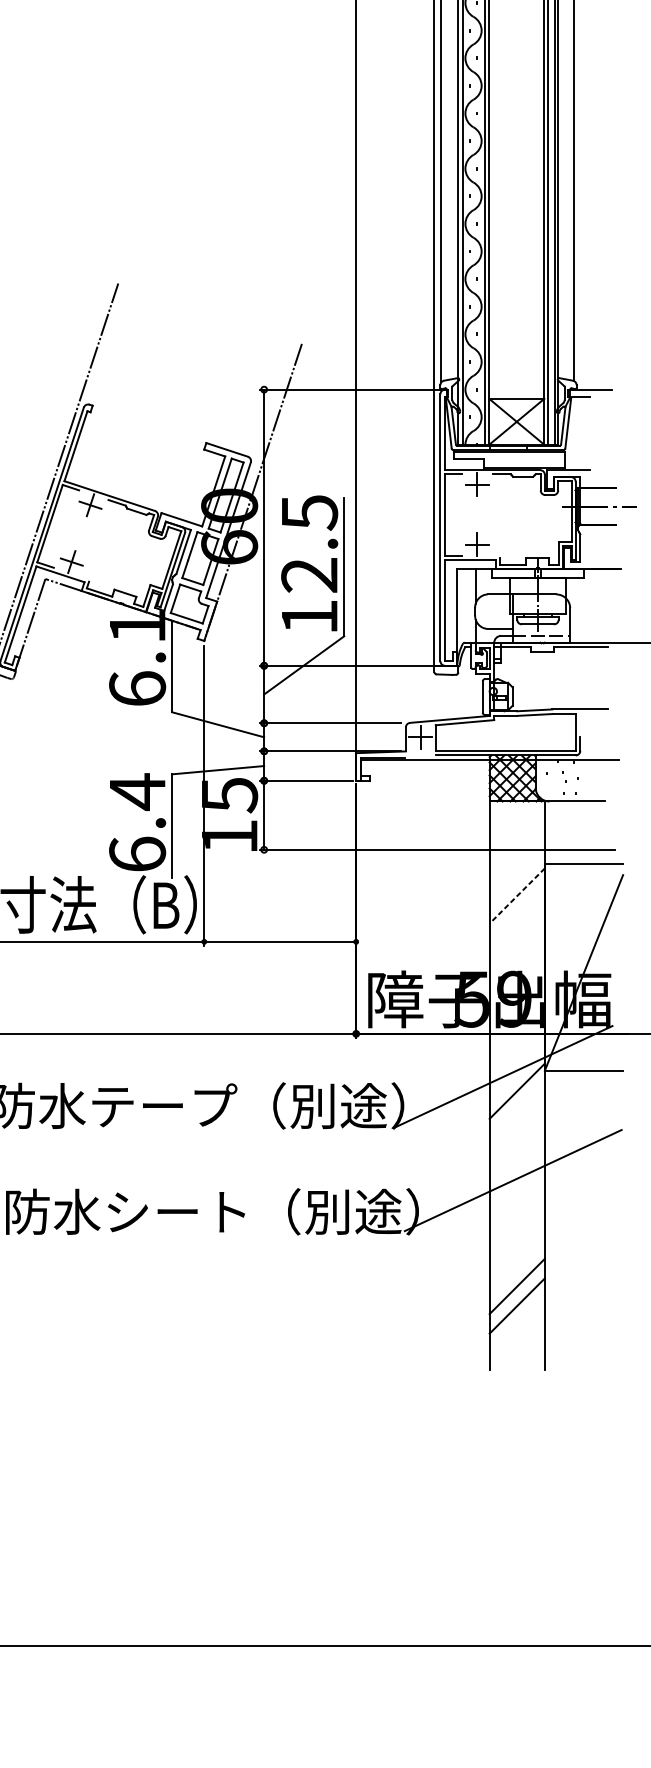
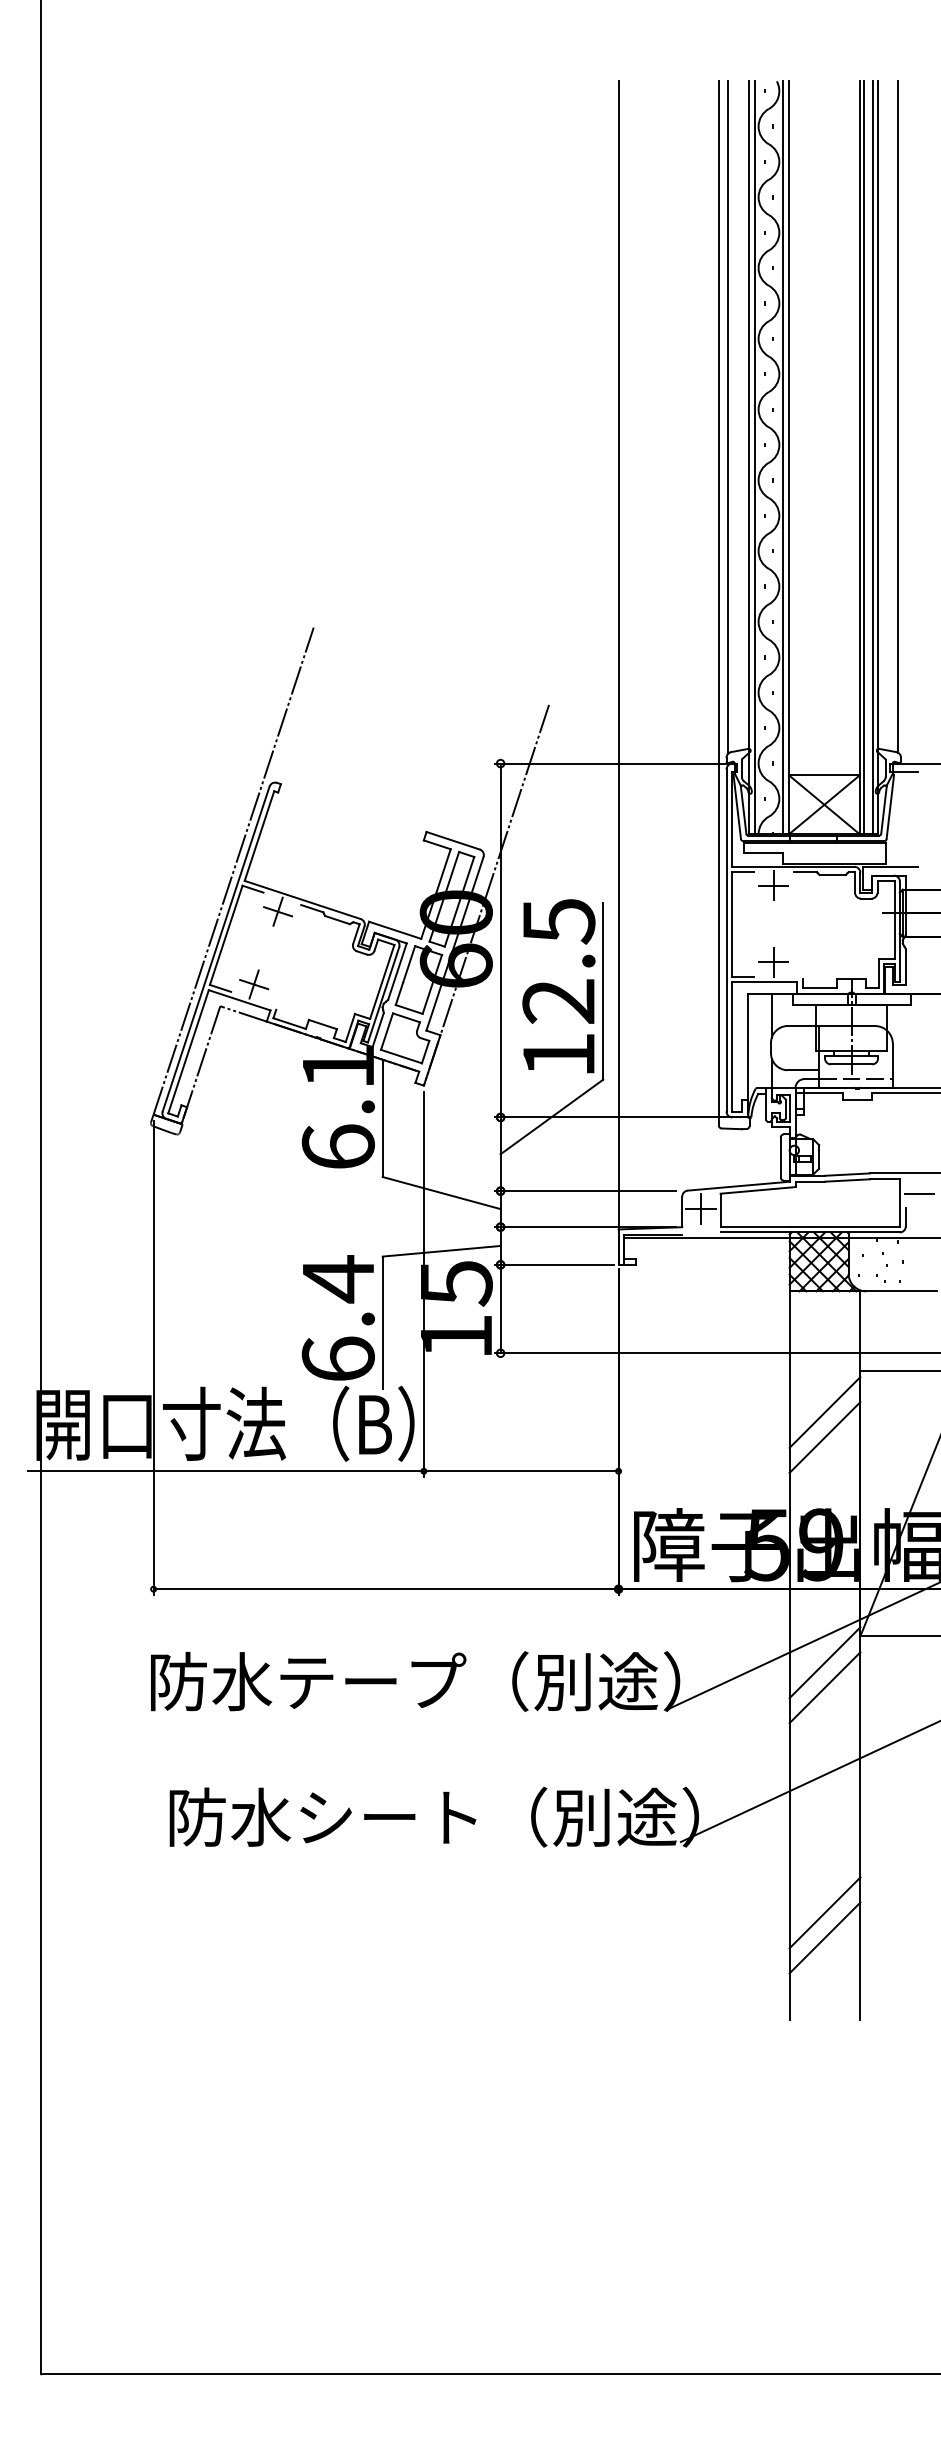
line: (590, 725) -> (919, 1194), added
line: (516, 896) -> (824, 1412), dashed -> solid
line: (516, 915) -> (824, 1437), added
line: (516, 1110) -> (824, 1687), added

